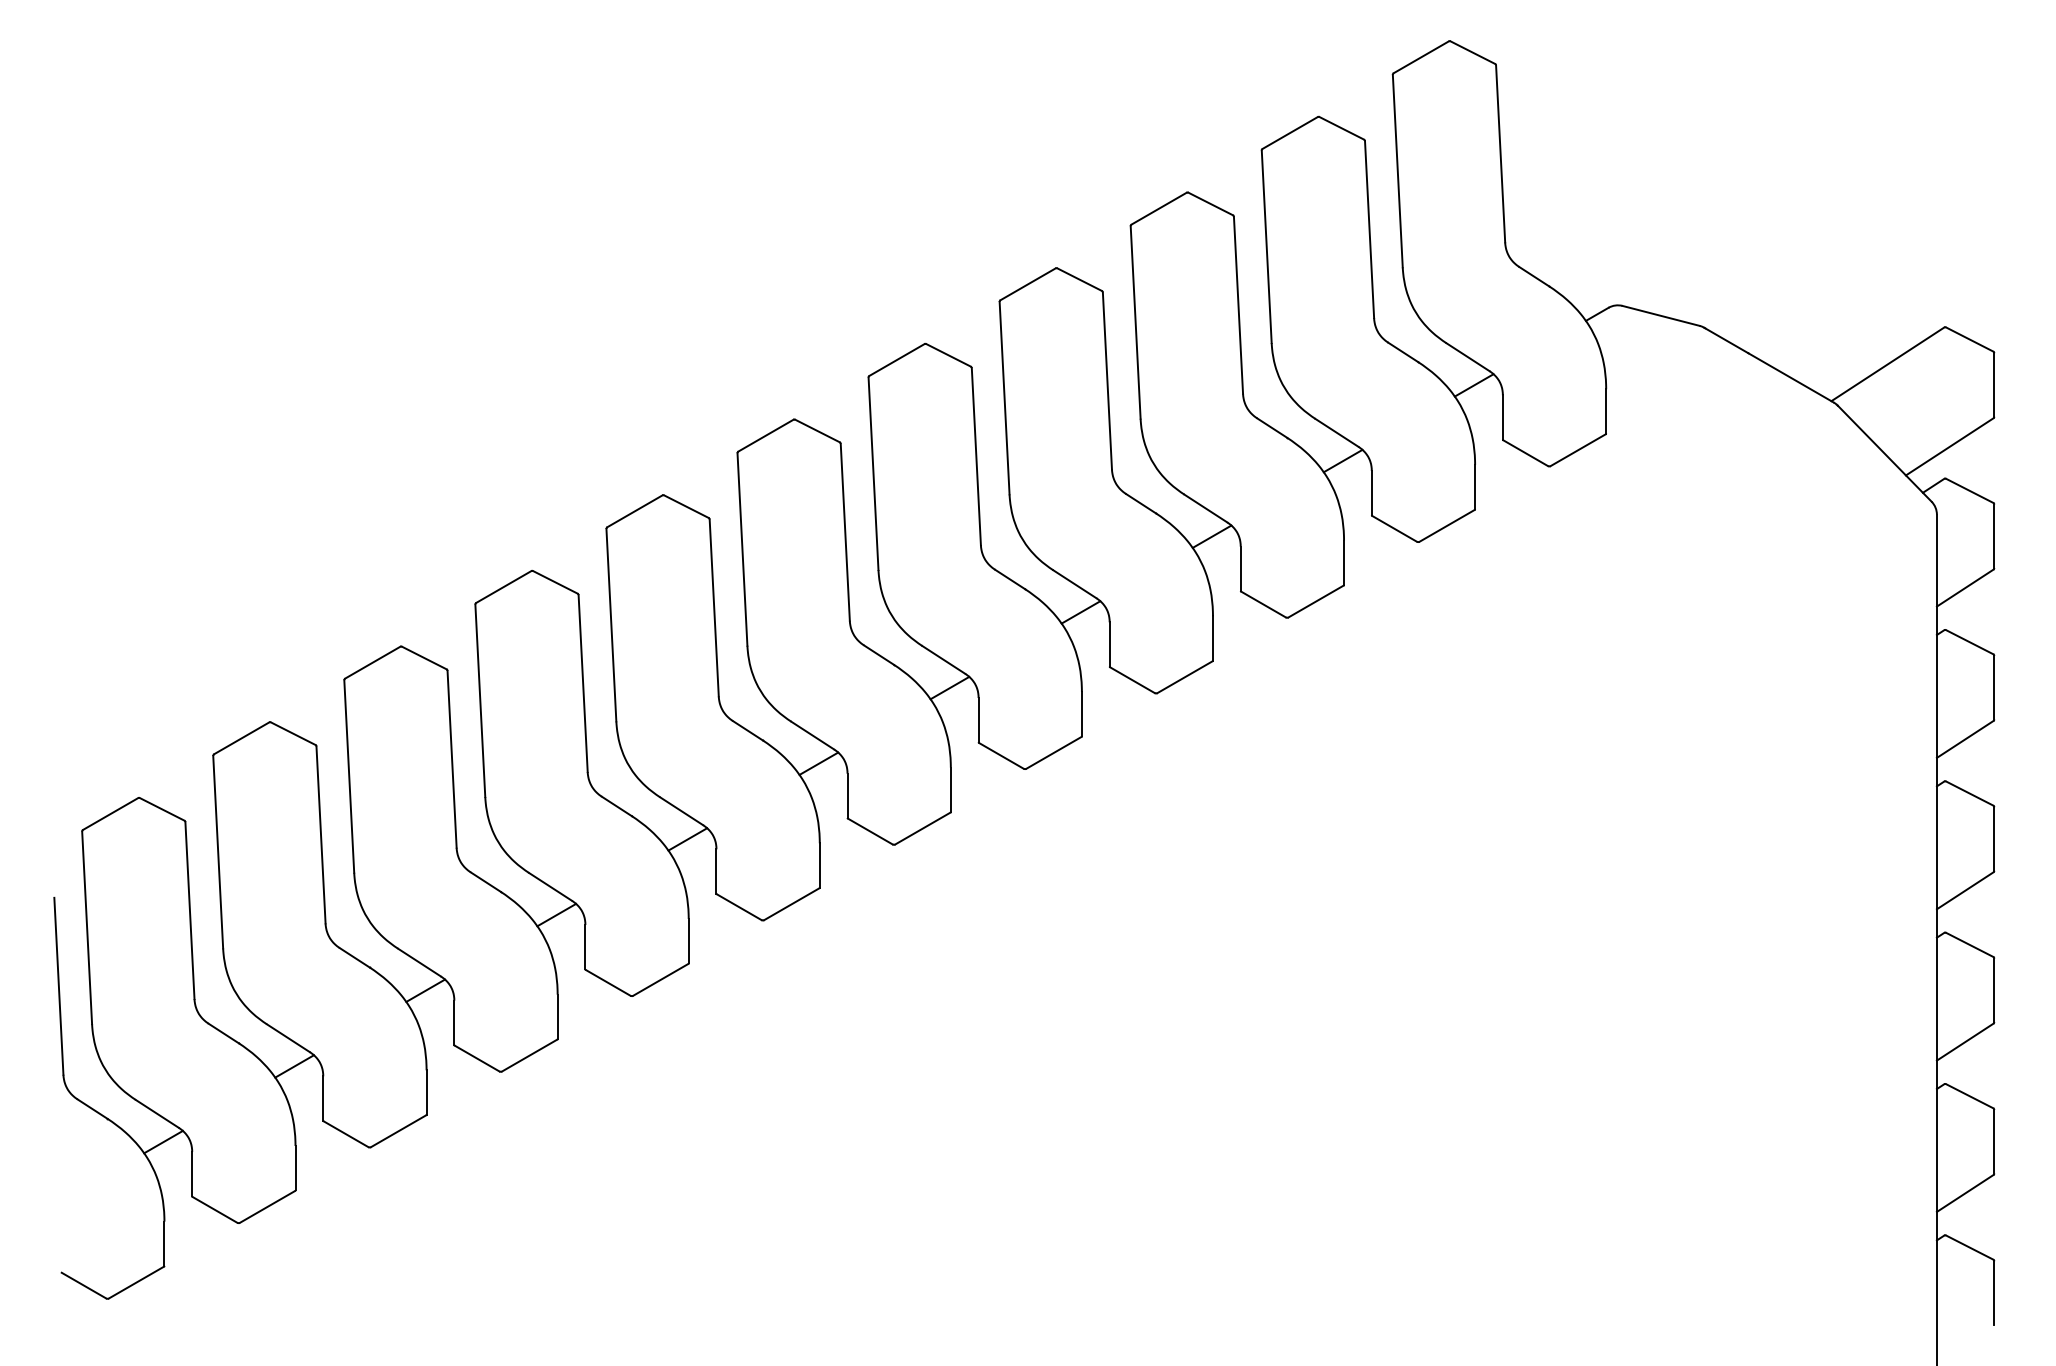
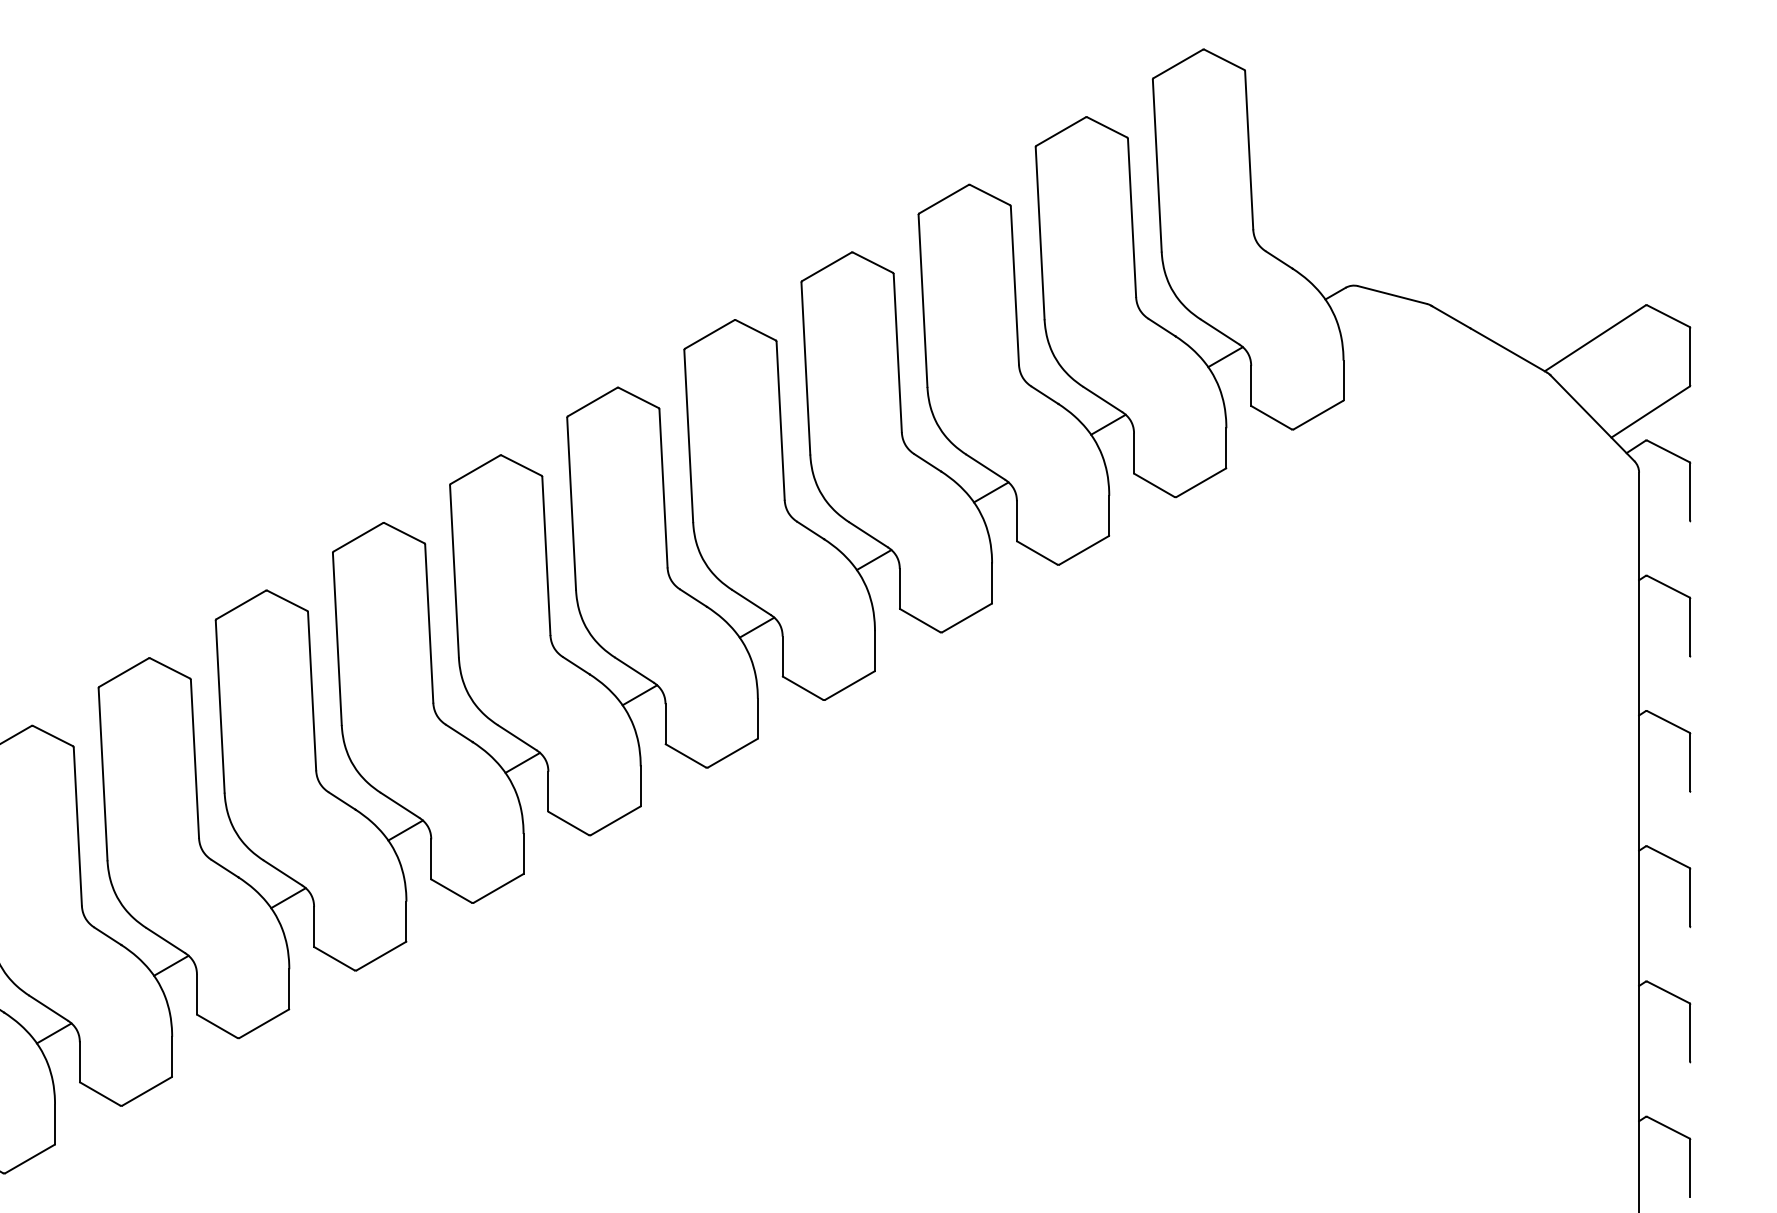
line: (1964, 587) -> (1663, 537), removed
line: (1964, 739) -> (1663, 673), removed
line: (1964, 890) -> (1663, 808), removed
line: (1964, 1041) -> (1663, 943), removed
line: (1964, 1193) -> (1663, 1079), removed

